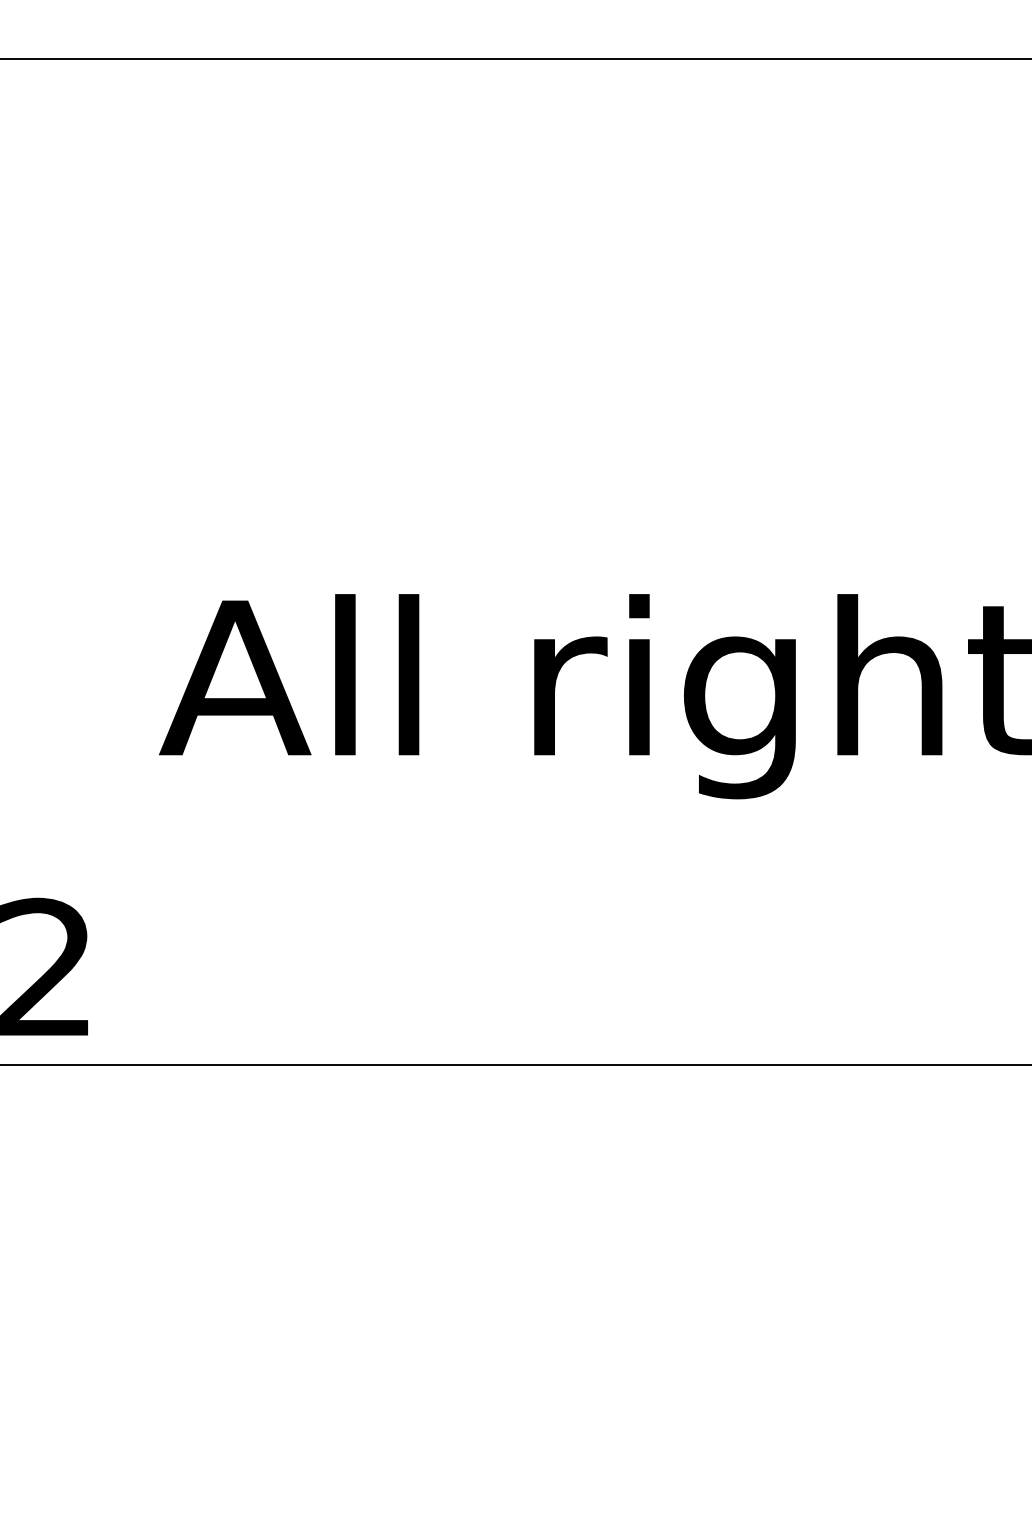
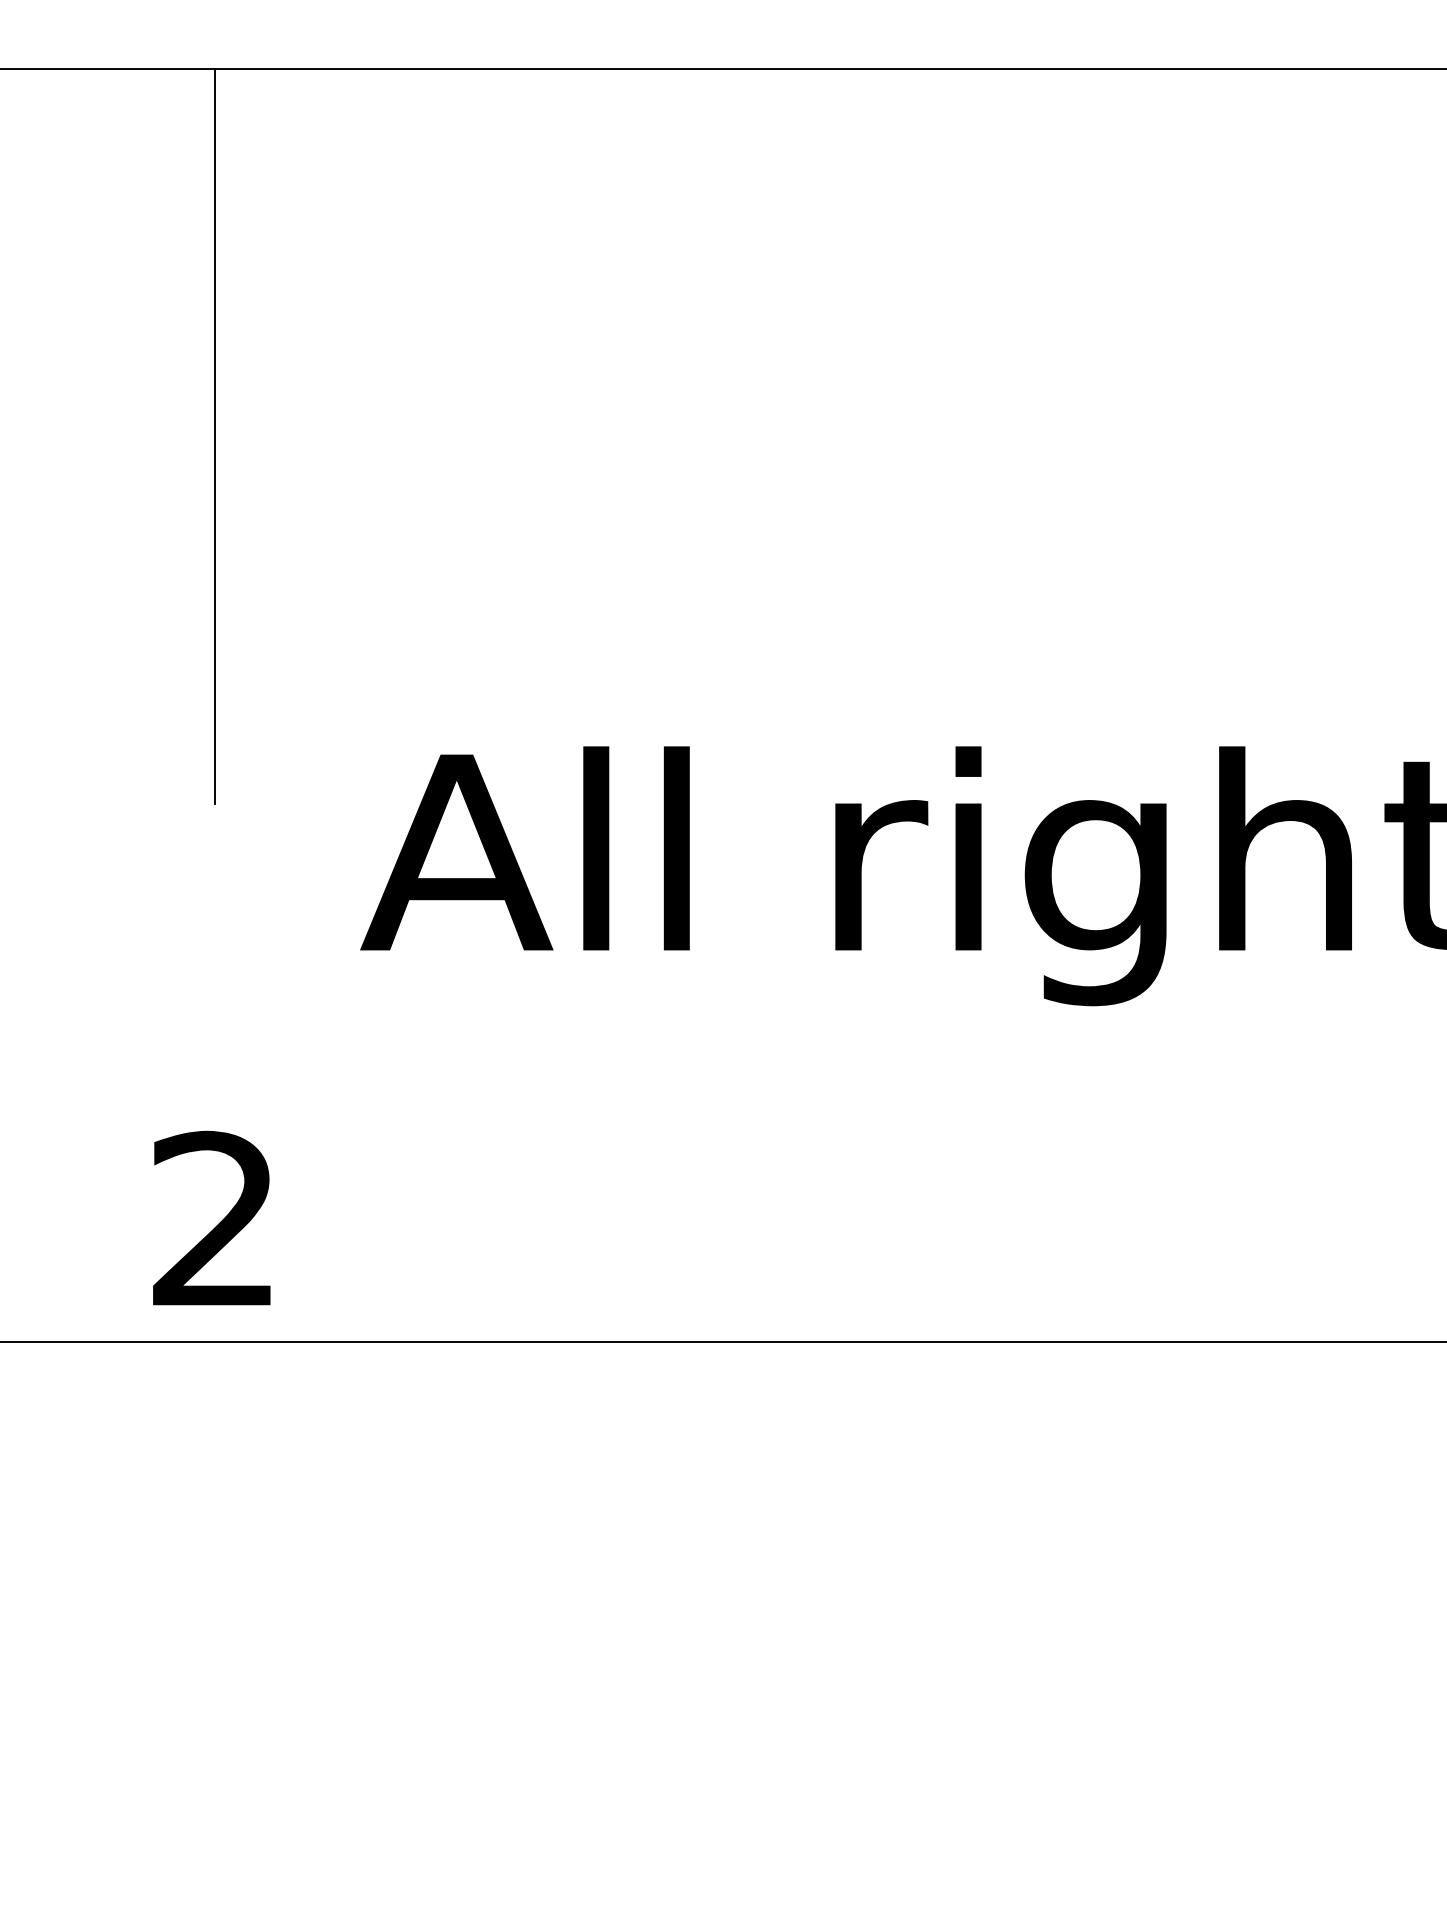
line: (44, 349) -> (215, 436), added

